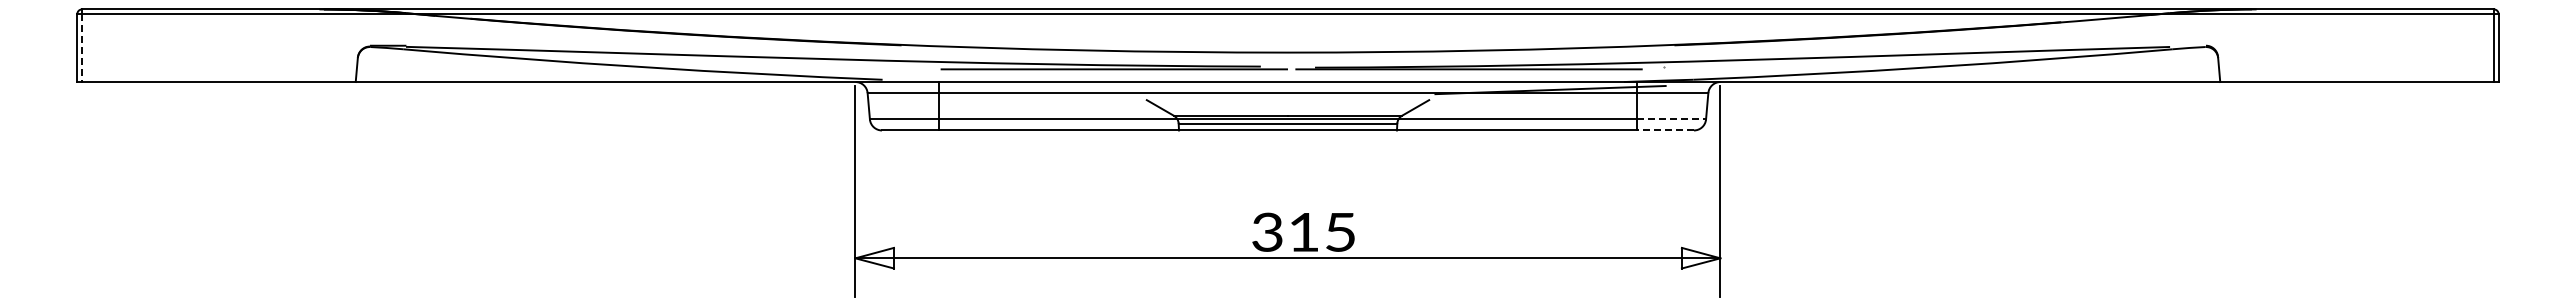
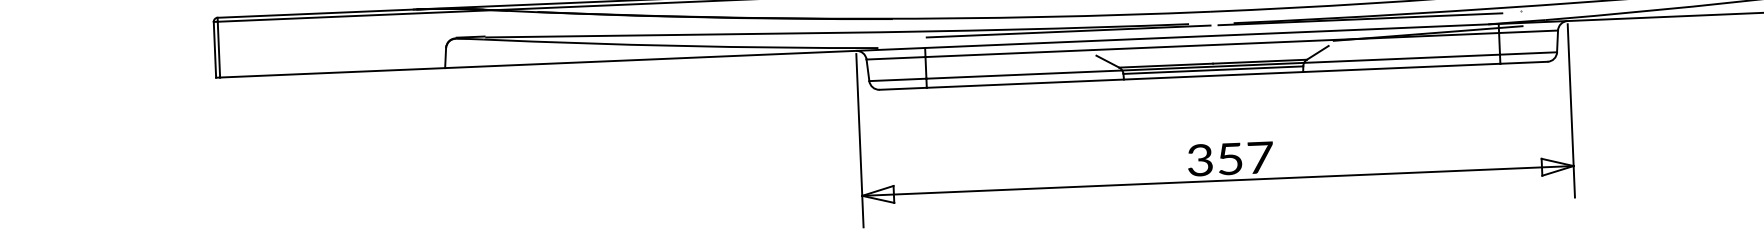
line: (82, 48) -> (219, 49), dashed -> solid
line: (1671, 119) -> (1528, 53), dashed -> solid
line: (1665, 130) -> (1524, 62), dashed -> solid
text: (1322, 232) -> (1245, 158), 315 -> 357

